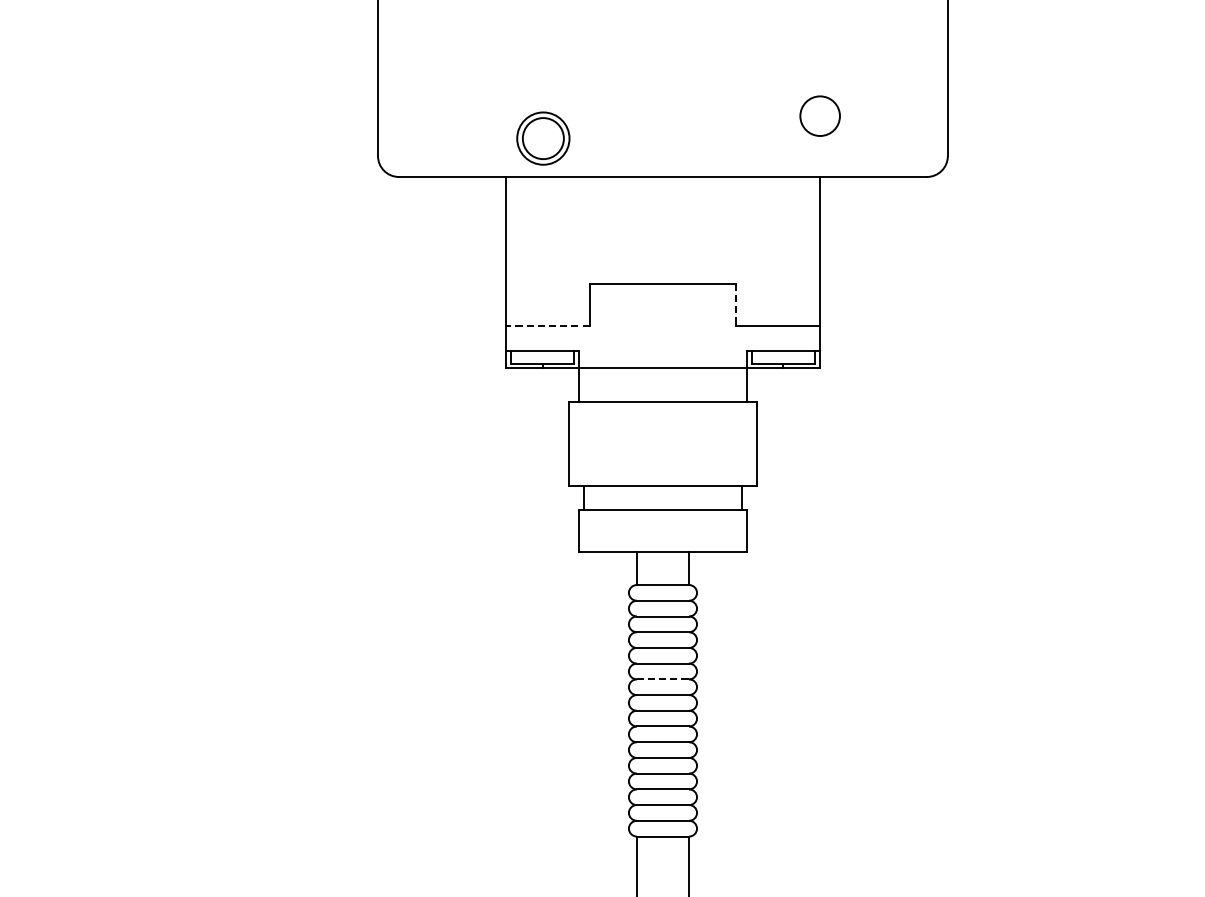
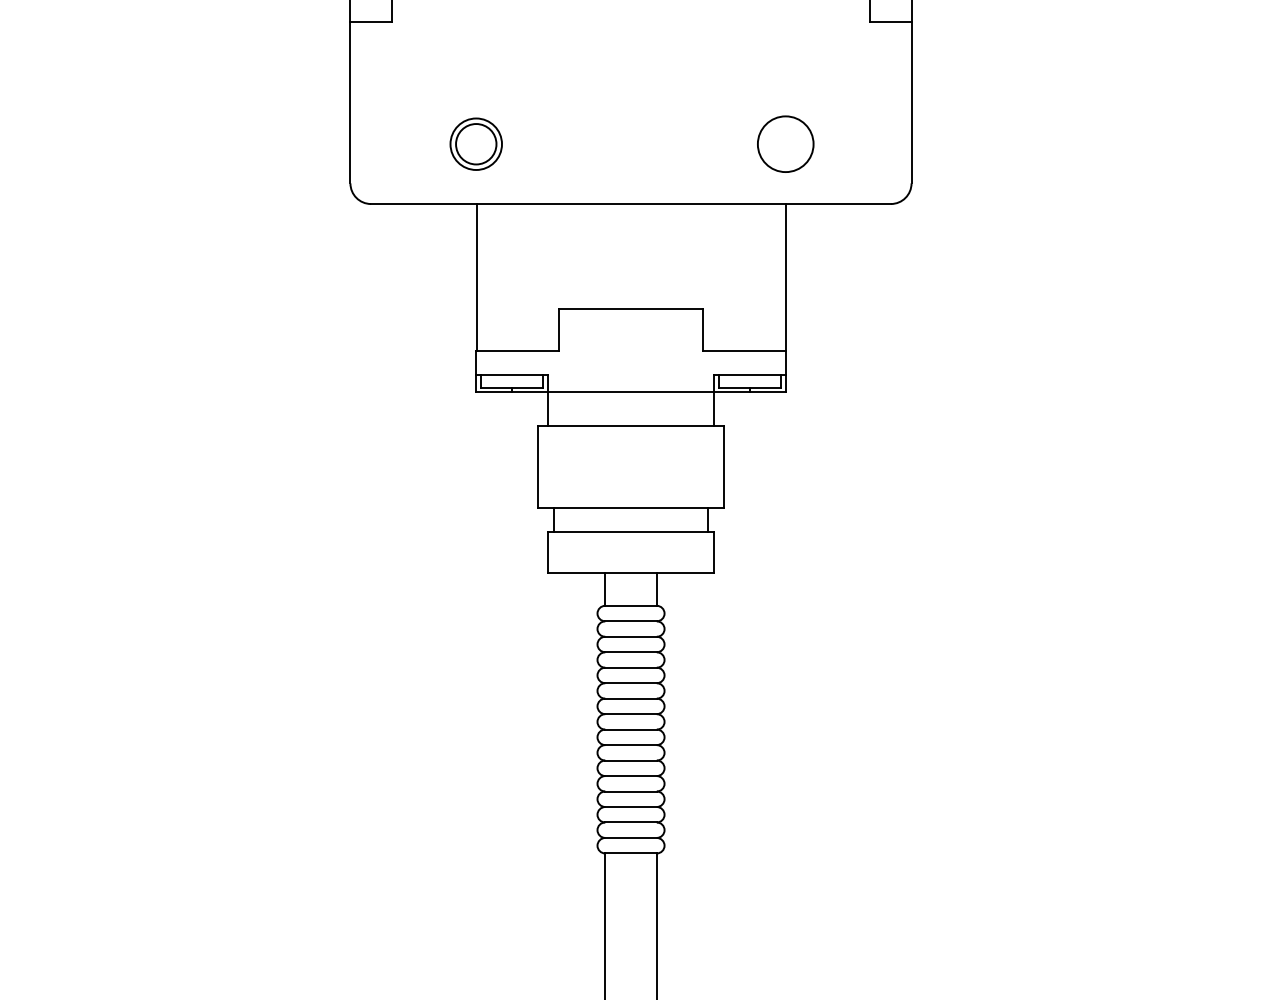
circle: (819, 115) -> (785, 143), size x1.43
part: (542, 137) -> (475, 143), moved
line: (736, 304) -> (703, 329), dashed -> solid
line: (547, 325) -> (517, 350), dashed -> solid
line: (663, 679) -> (631, 698), dashed -> solid

